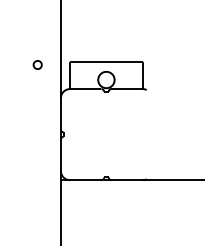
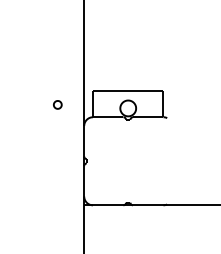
part: (37, 64) -> (57, 104), moved

